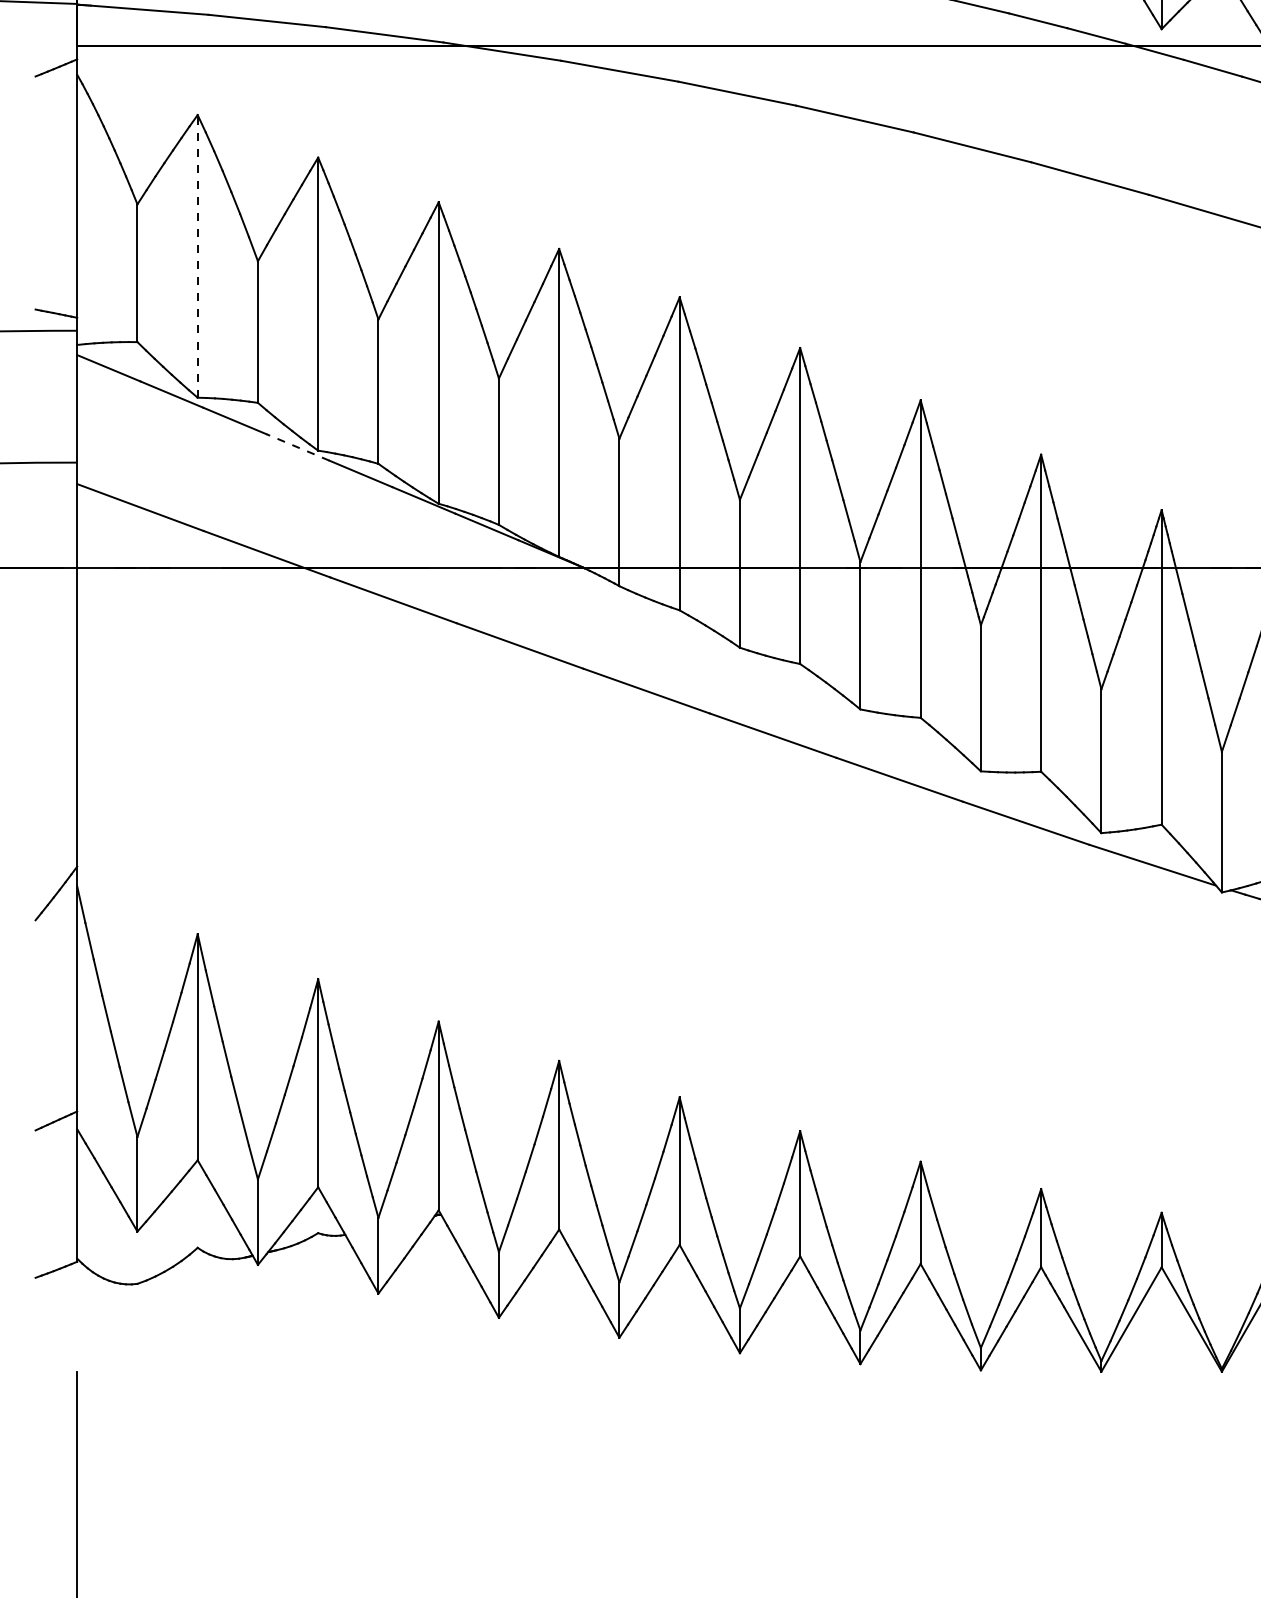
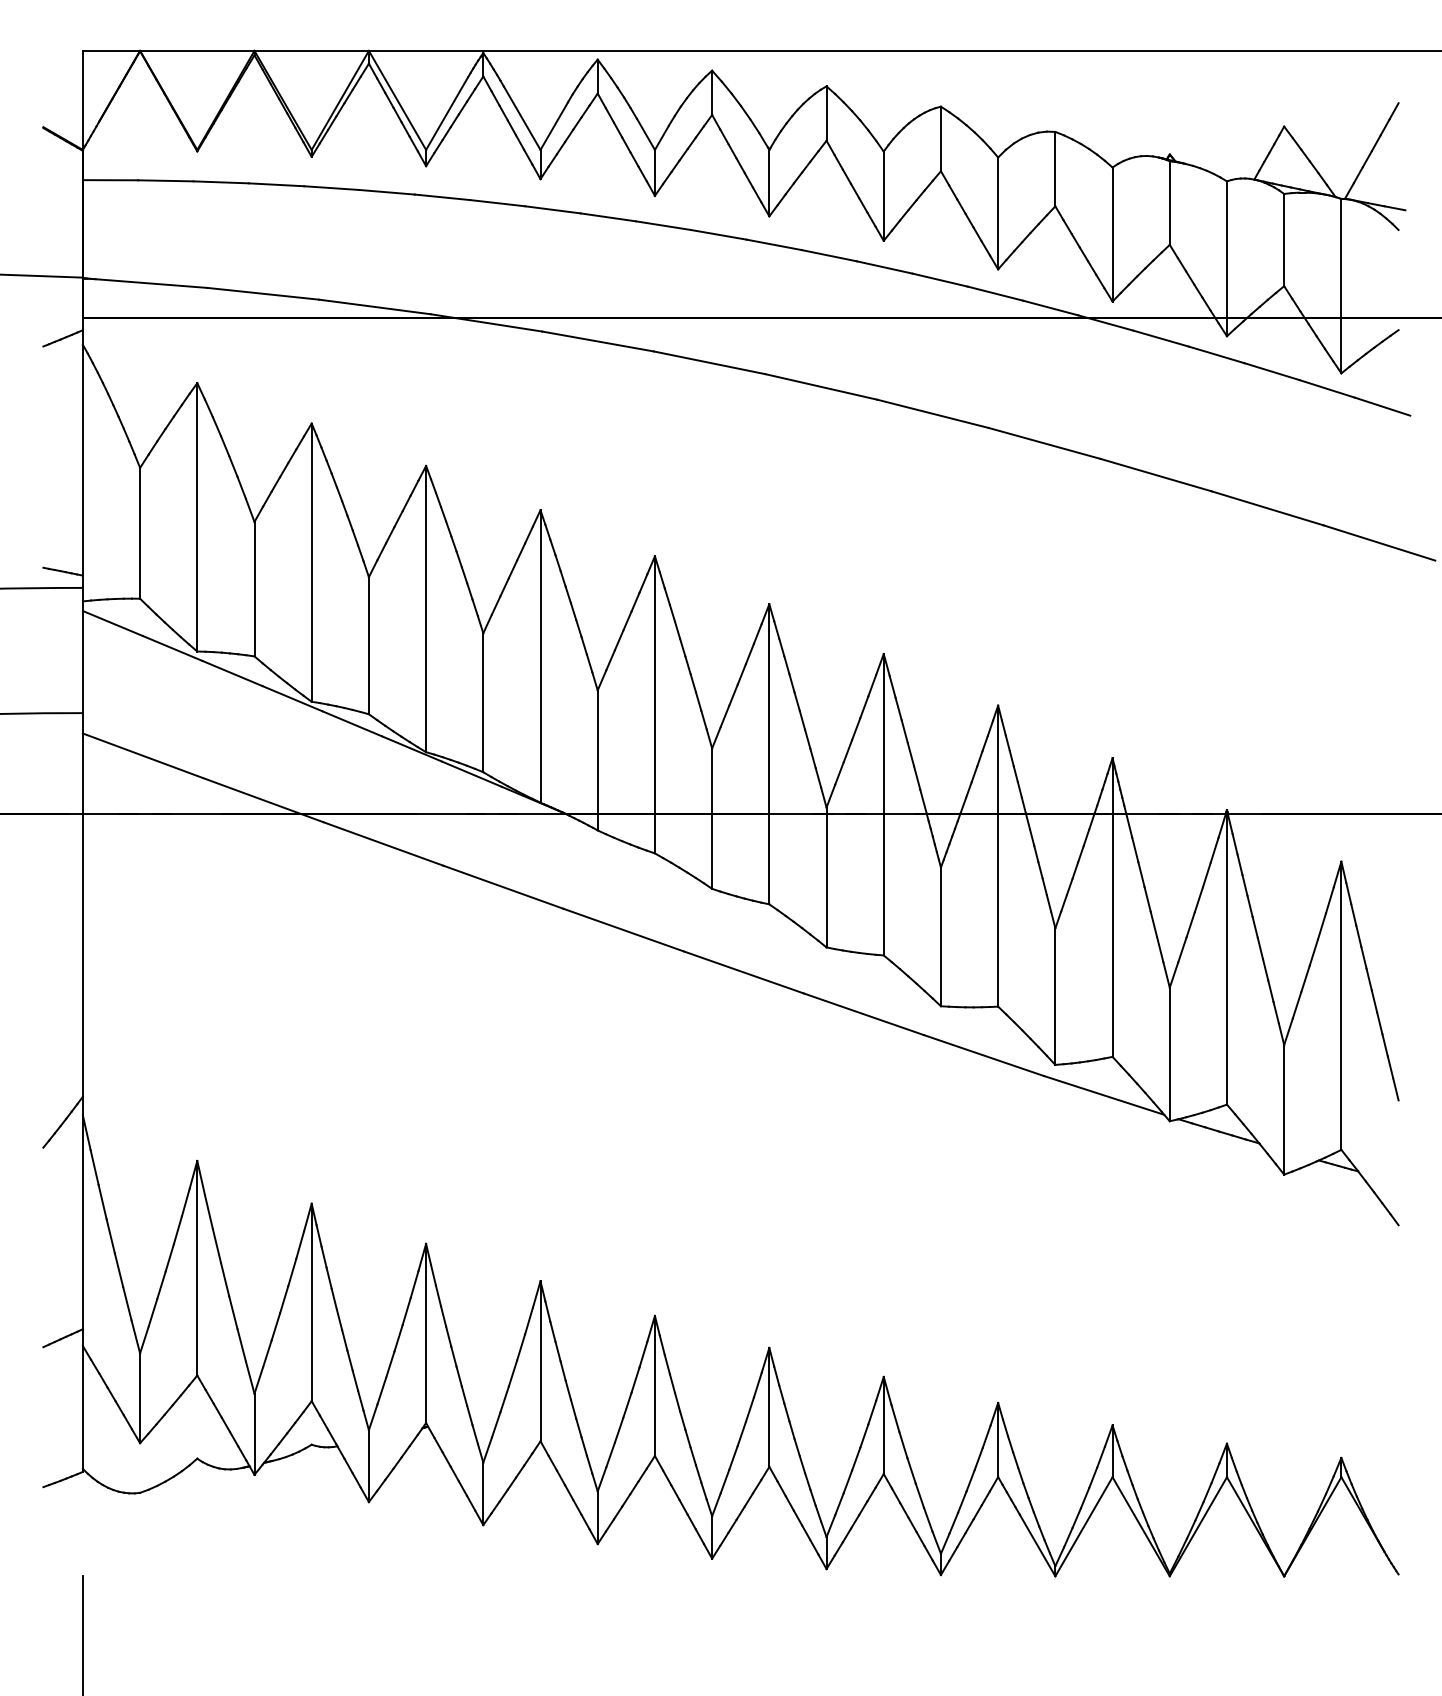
line: (197, 255) -> (197, 516), dashed -> solid
line: (296, 447) -> (291, 698), dashed -> solid

